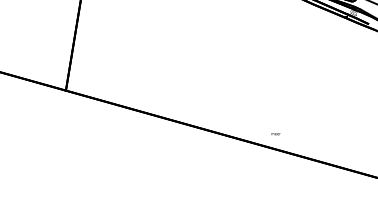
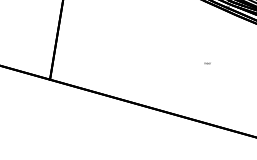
text: (275, 134) -> (207, 63), moved

